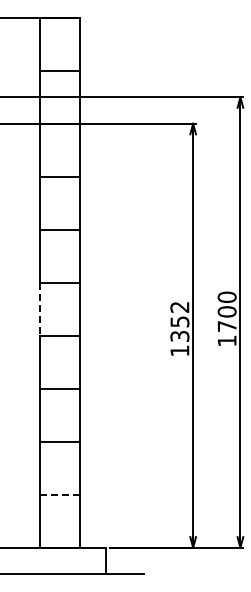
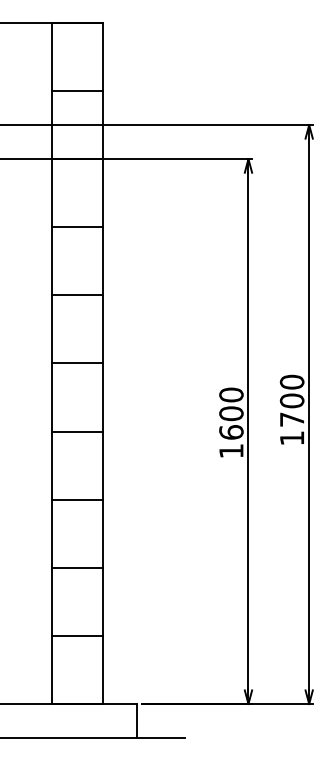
line: (40, 309) -> (52, 397), dashed -> solid
text: (179, 321) -> (230, 413), 1352 -> 1600
line: (59, 494) -> (76, 635), dashed -> solid

